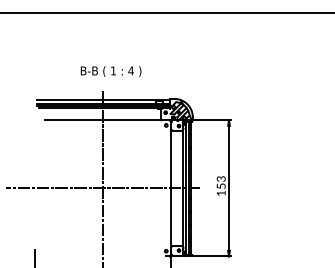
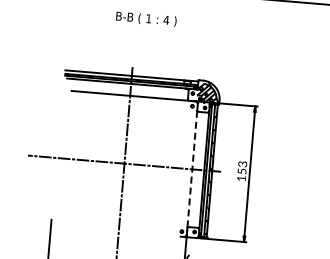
text: (110, 71) -> (145, 19), moved
line: (171, 188) -> (192, 169), solid -> dashed

